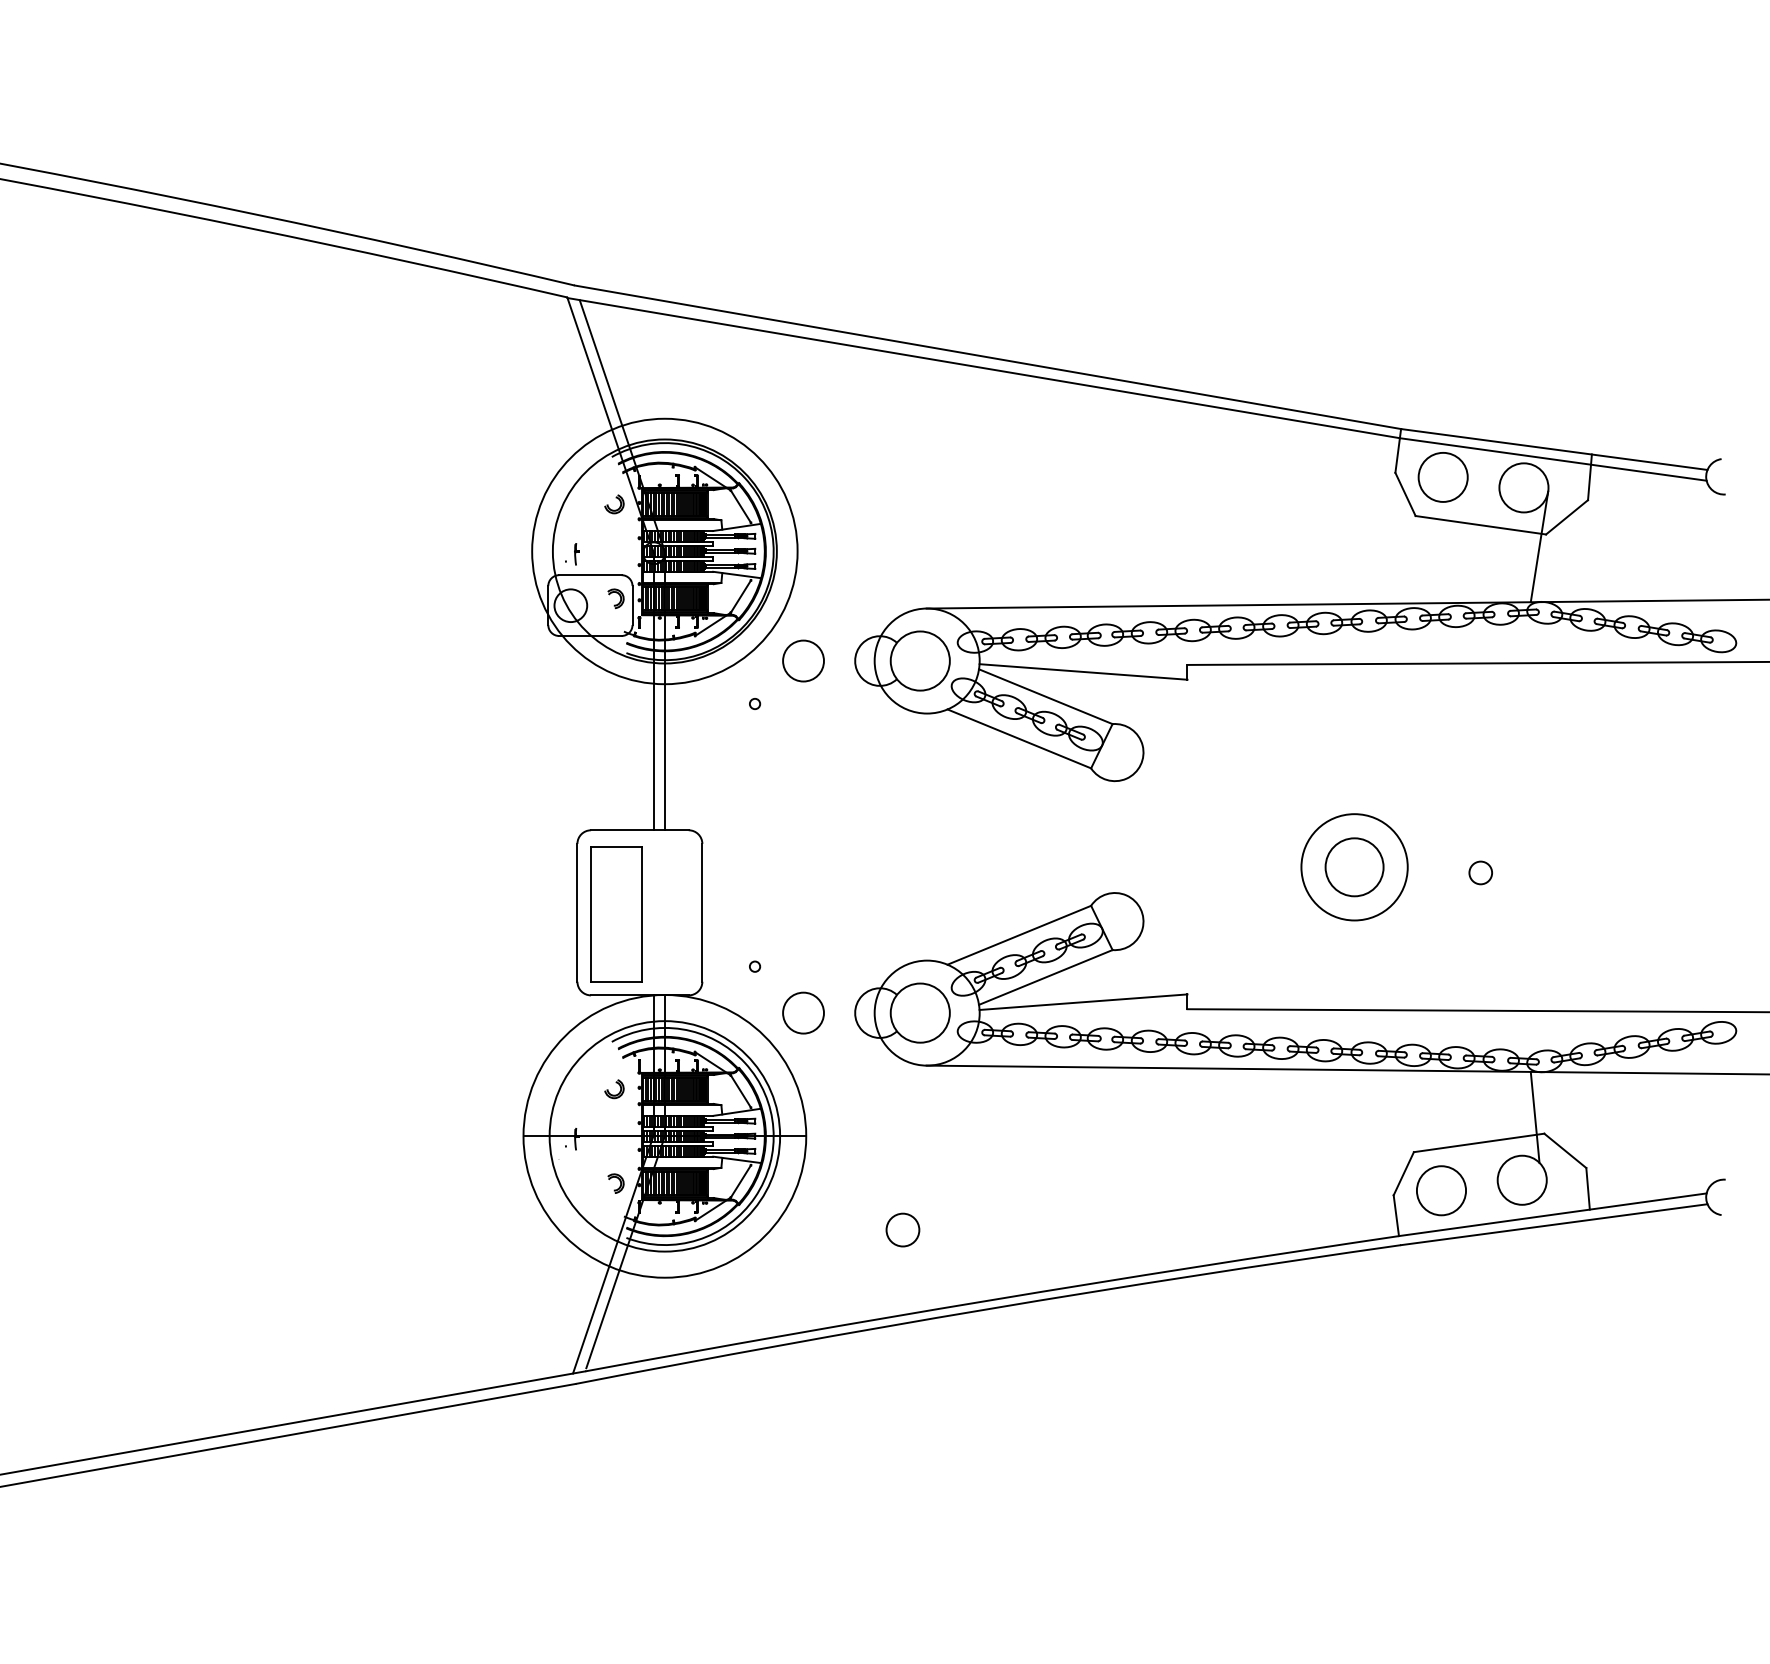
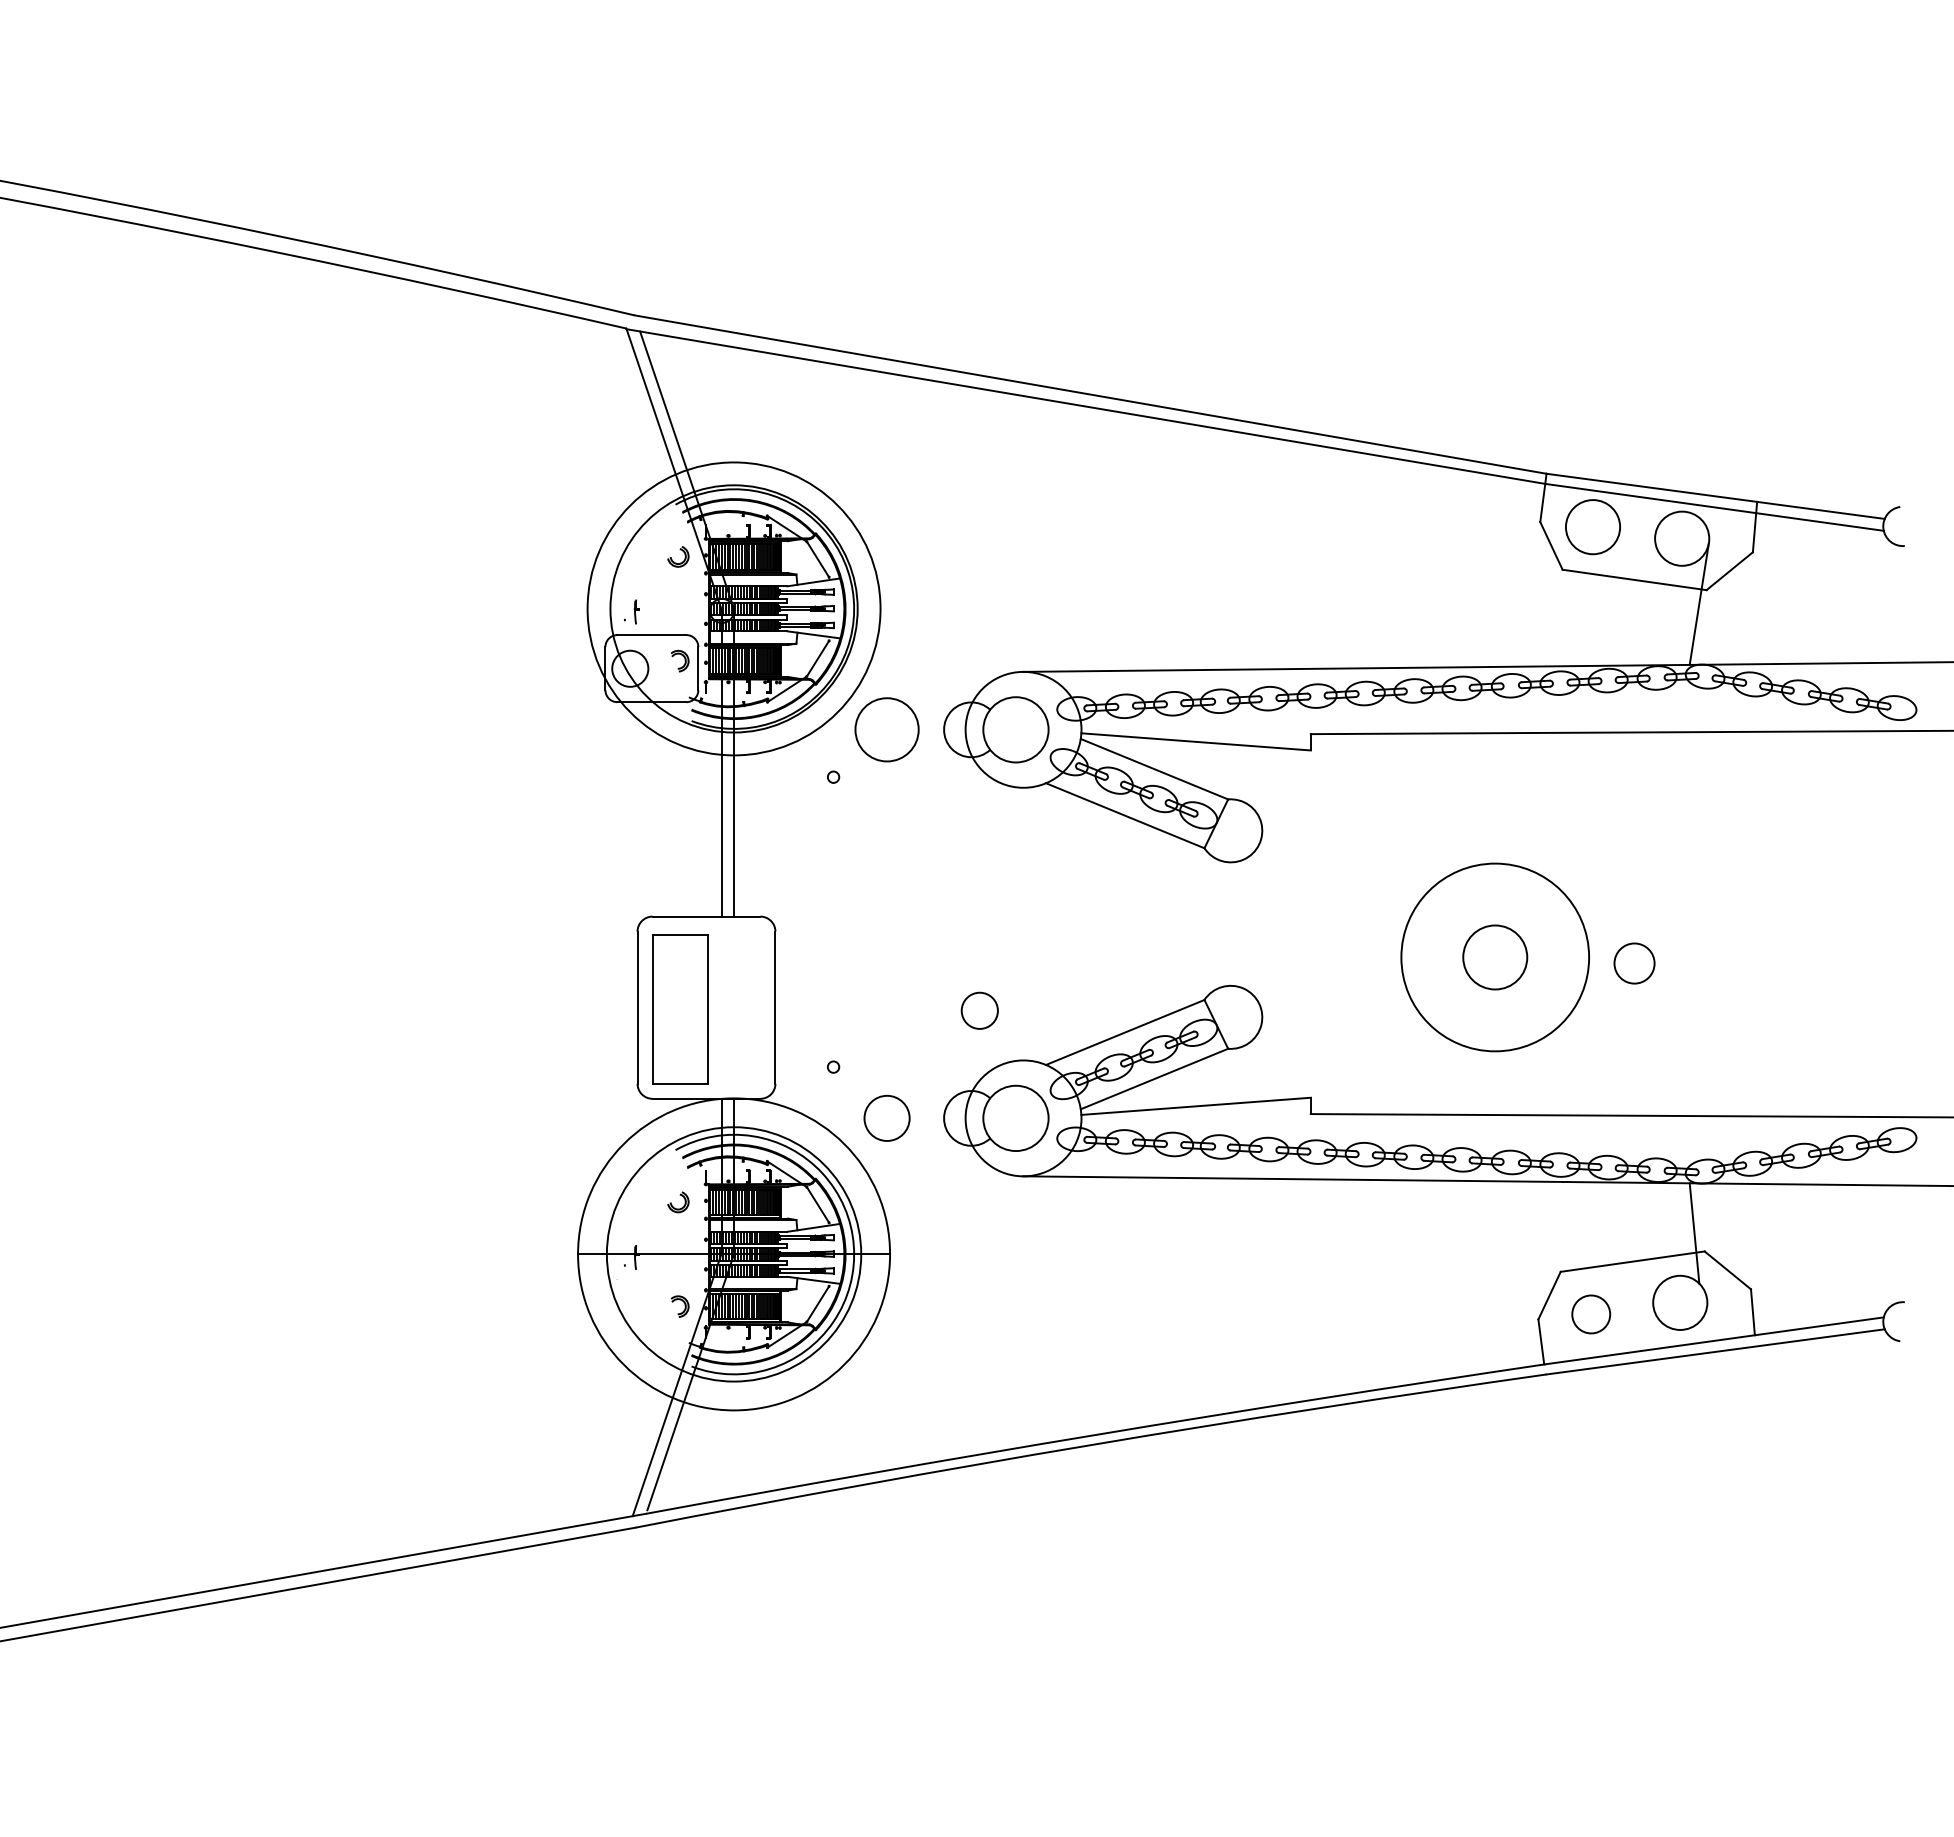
circle: (802, 660) -> (886, 729), size x1.4
circle: (1353, 867) -> (1494, 957), size x1.6
circle: (1480, 872) -> (1634, 963), size x1.6
circle: (1441, 1190) -> (1591, 1314), size x0.7
circle: (902, 1229) -> (979, 1010), moved

